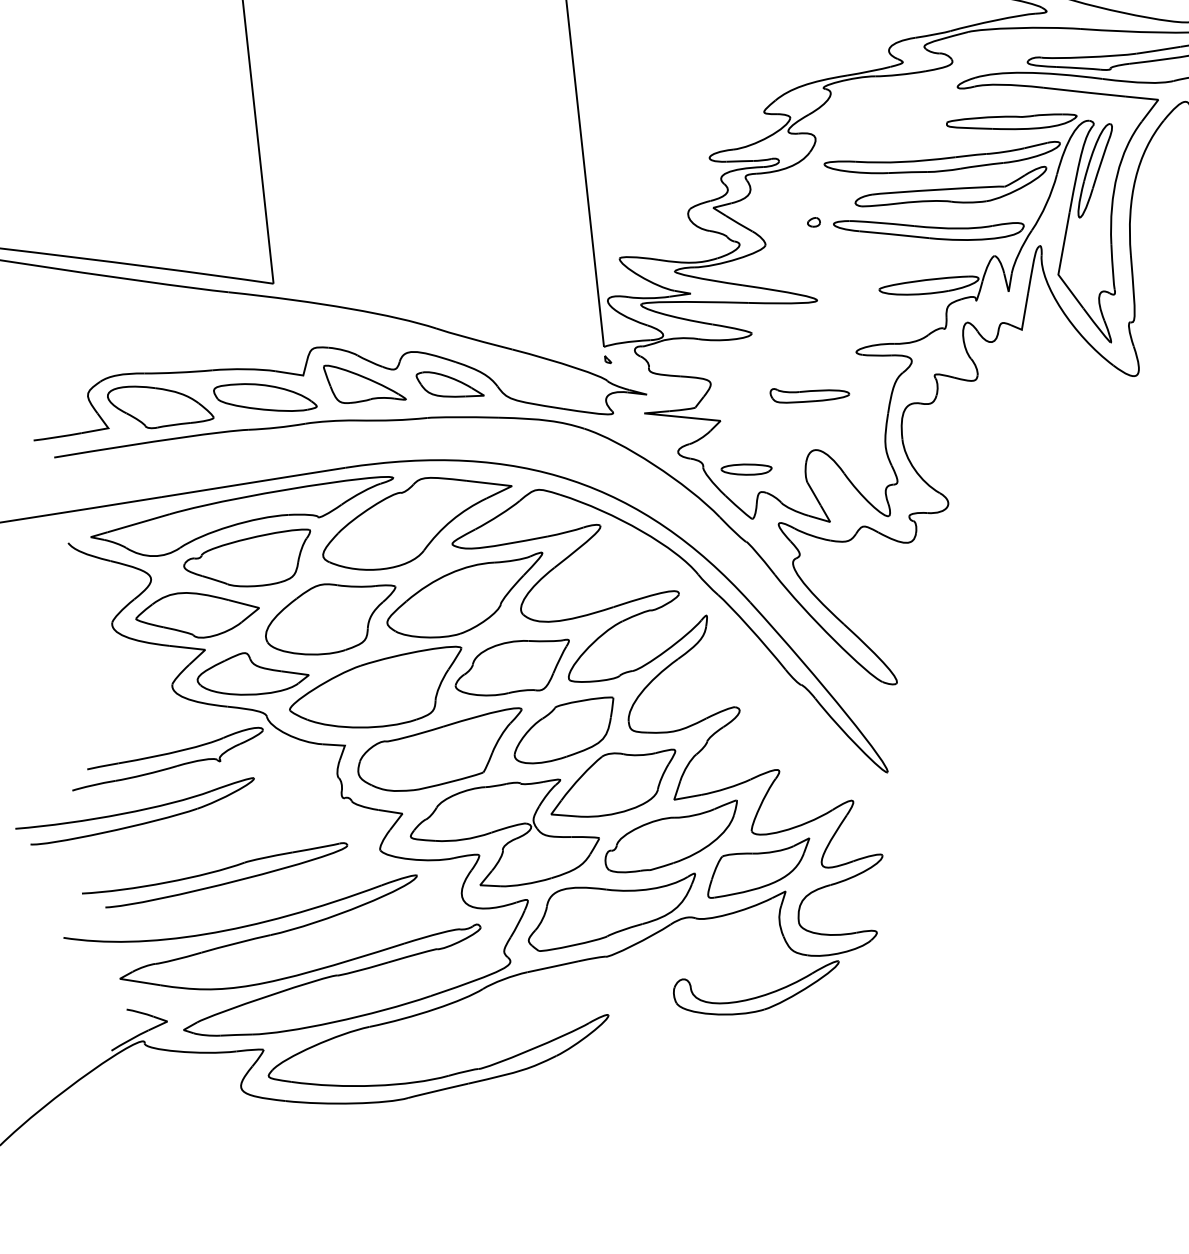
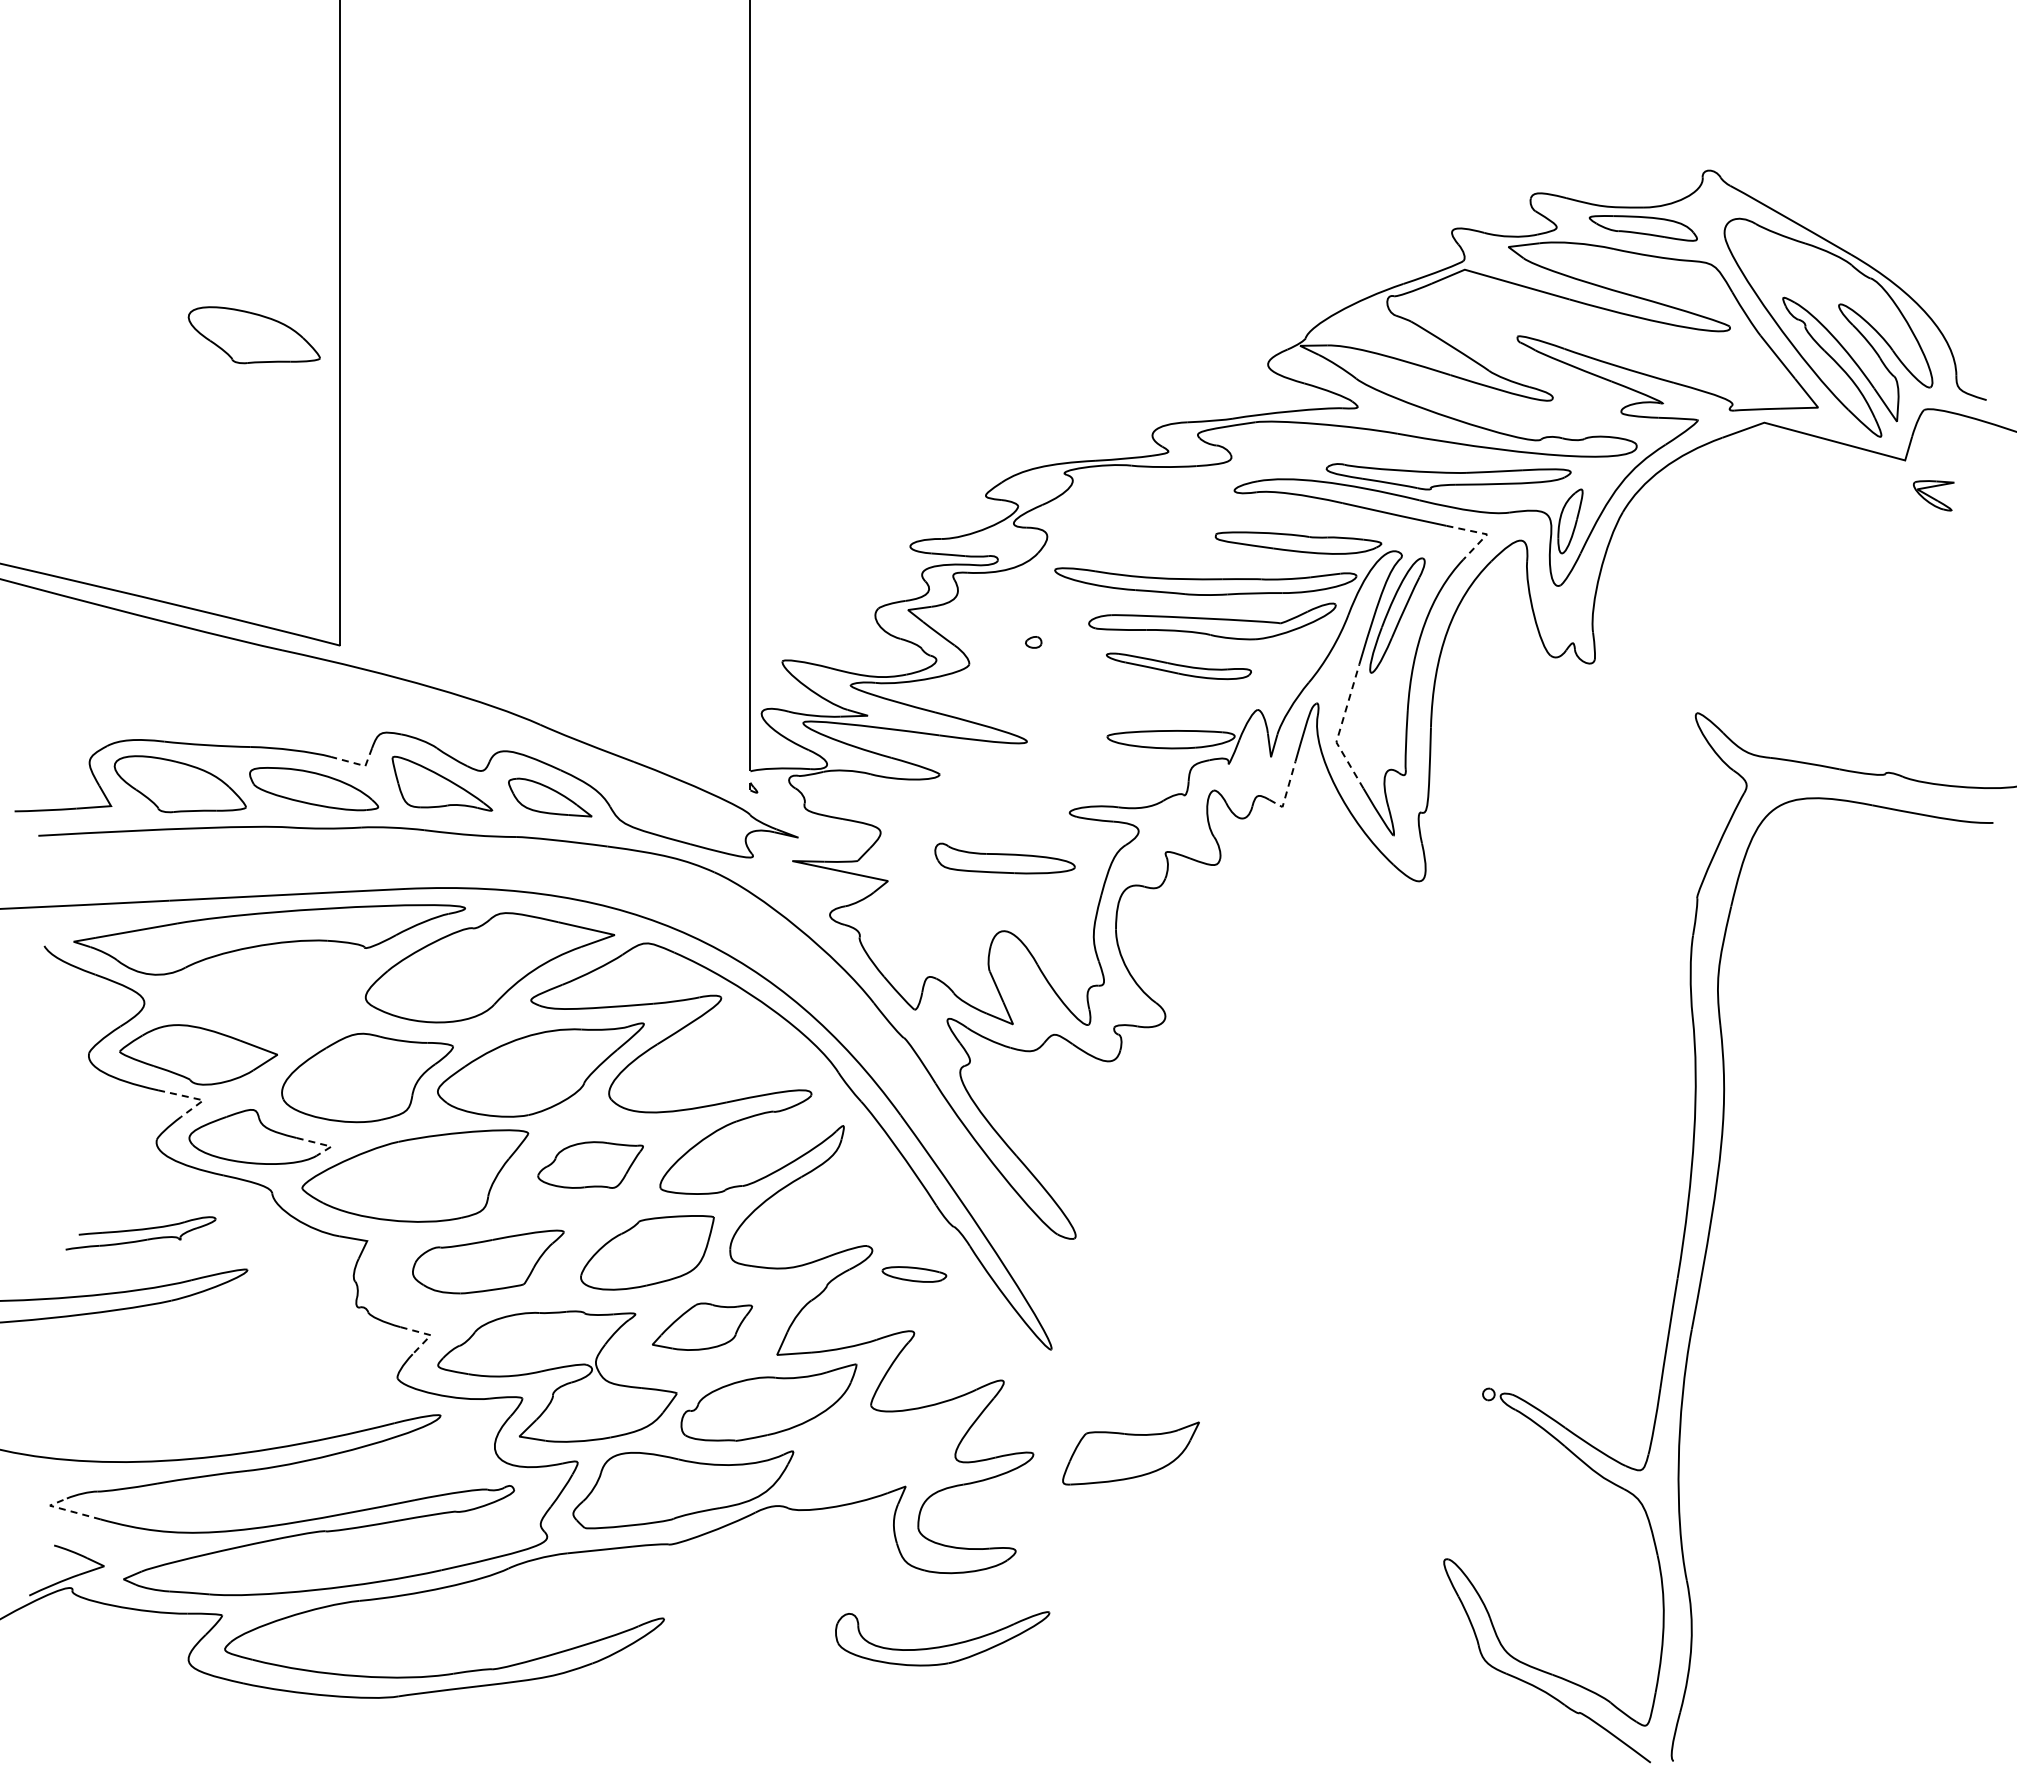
part: (179, 49) -> (253, 335), added
line: (1156, 99) -> (1484, 533), solid -> dashed
part: (928, 228) -> (1178, 666), size x0.6
line: (1060, 264) -> (1340, 729), solid -> dashed
line: (1023, 317) -> (1286, 791), solid -> dashed
line: (297, 374) -> (357, 764), solid -> dashed
part: (809, 393) -> (1004, 858), size x1.4
part: (746, 469) -> (914, 1274), moved
part: (248, 560) -> (270, 993), removed
line: (198, 649) -> (194, 1098), solid -> dashed
part: (512, 667) -> (590, 1164), size x0.7
line: (302, 674) -> (323, 1144), solid -> dashed
part: (441, 751) -> (488, 1261), size x0.7
part: (167, 758) -> (140, 1233), size x0.6
part: (613, 783) -> (702, 1326), size x0.6
line: (400, 813) -> (428, 1334), solid -> dashed
part: (758, 868) -> (1130, 1453), moved
part: (215, 876) -> (185, 1388), removed
line: (132, 980) -> (65, 1509), solid -> dashed
part: (758, 996) -> (942, 1645), moved

